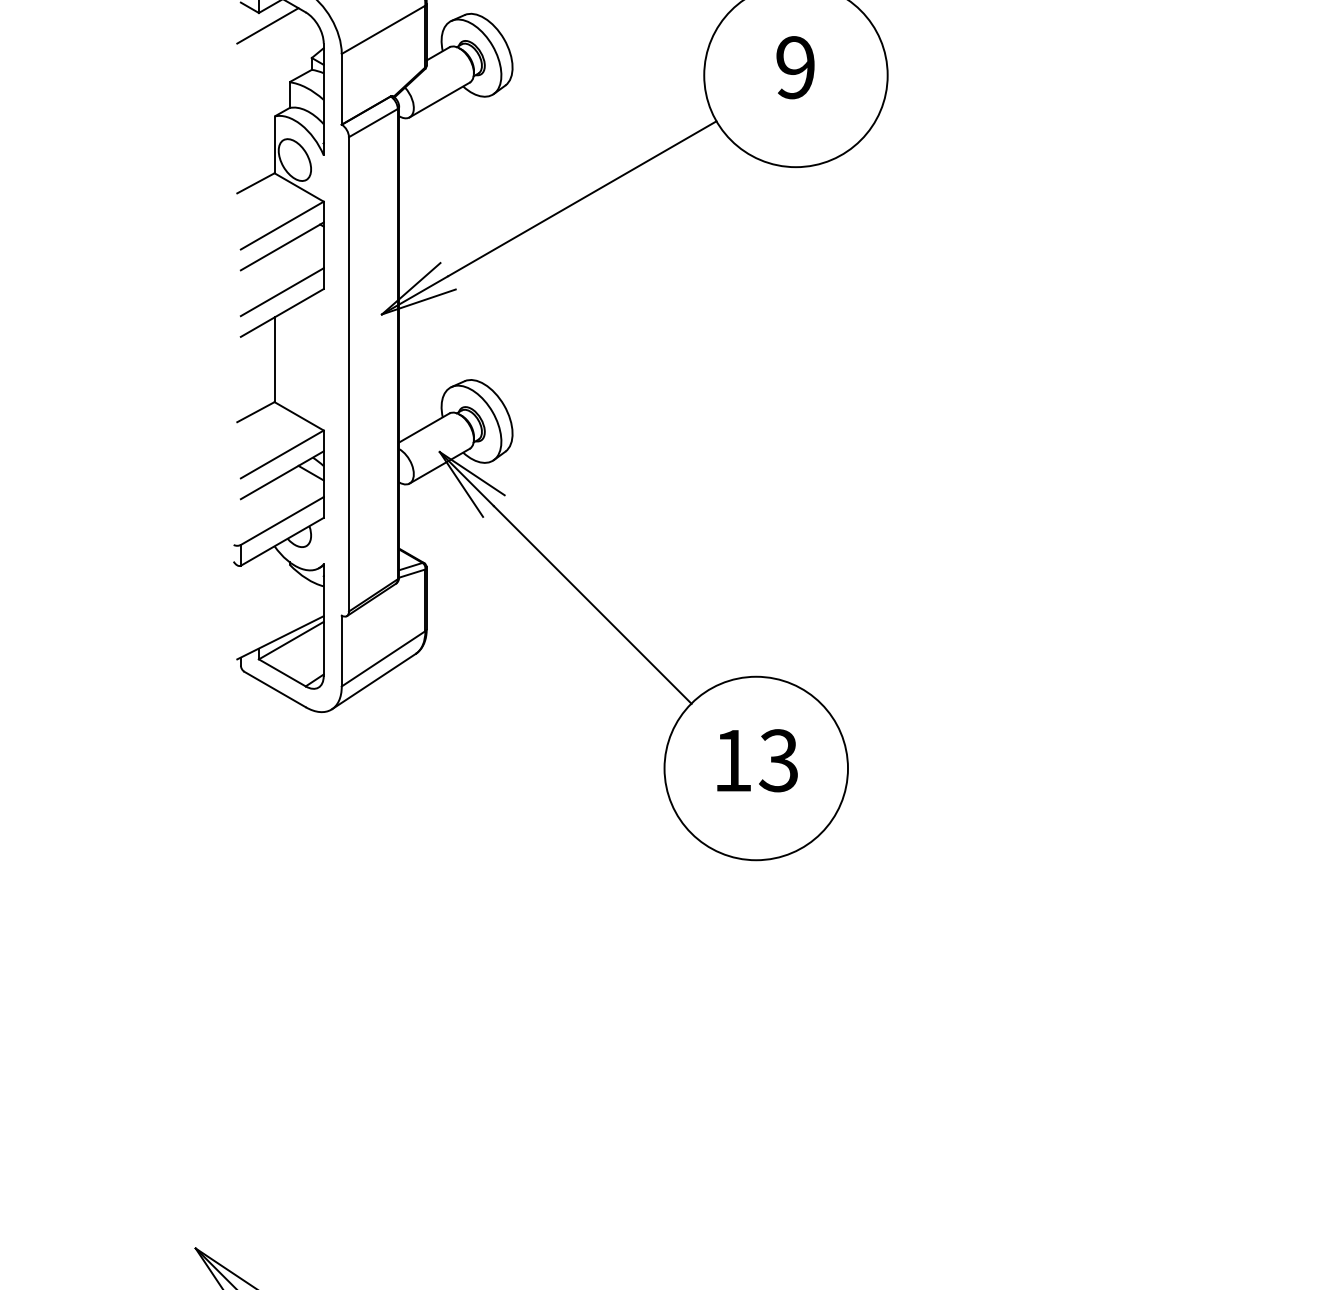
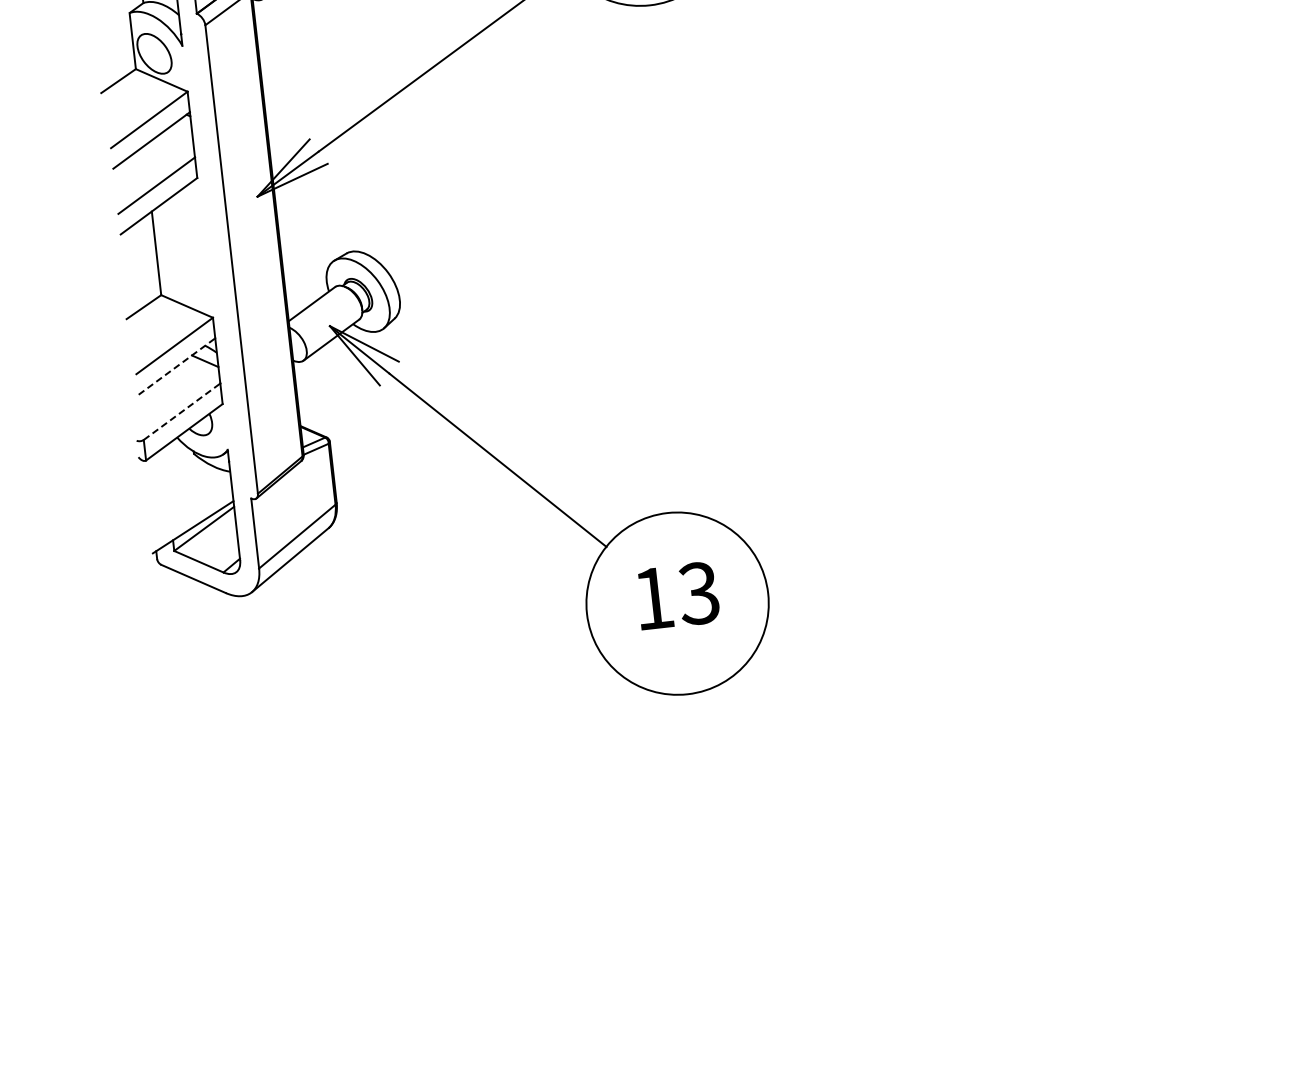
line: (282, 475) -> (177, 366), solid -> dashed
line: (282, 521) -> (182, 412), solid -> dashed

